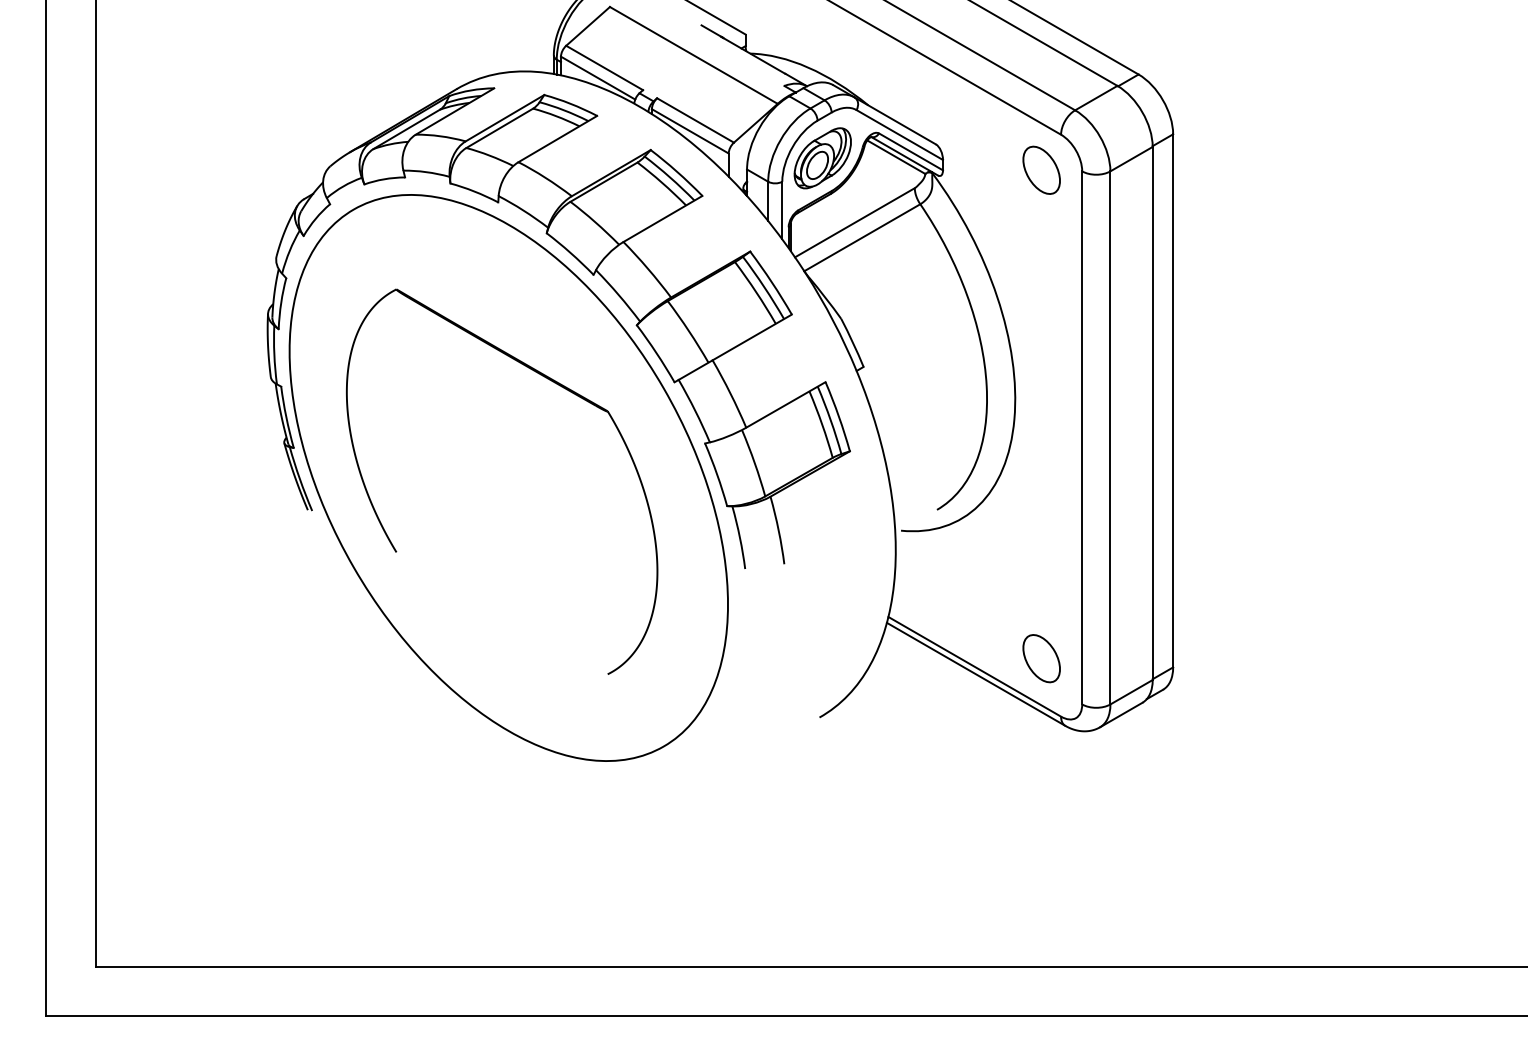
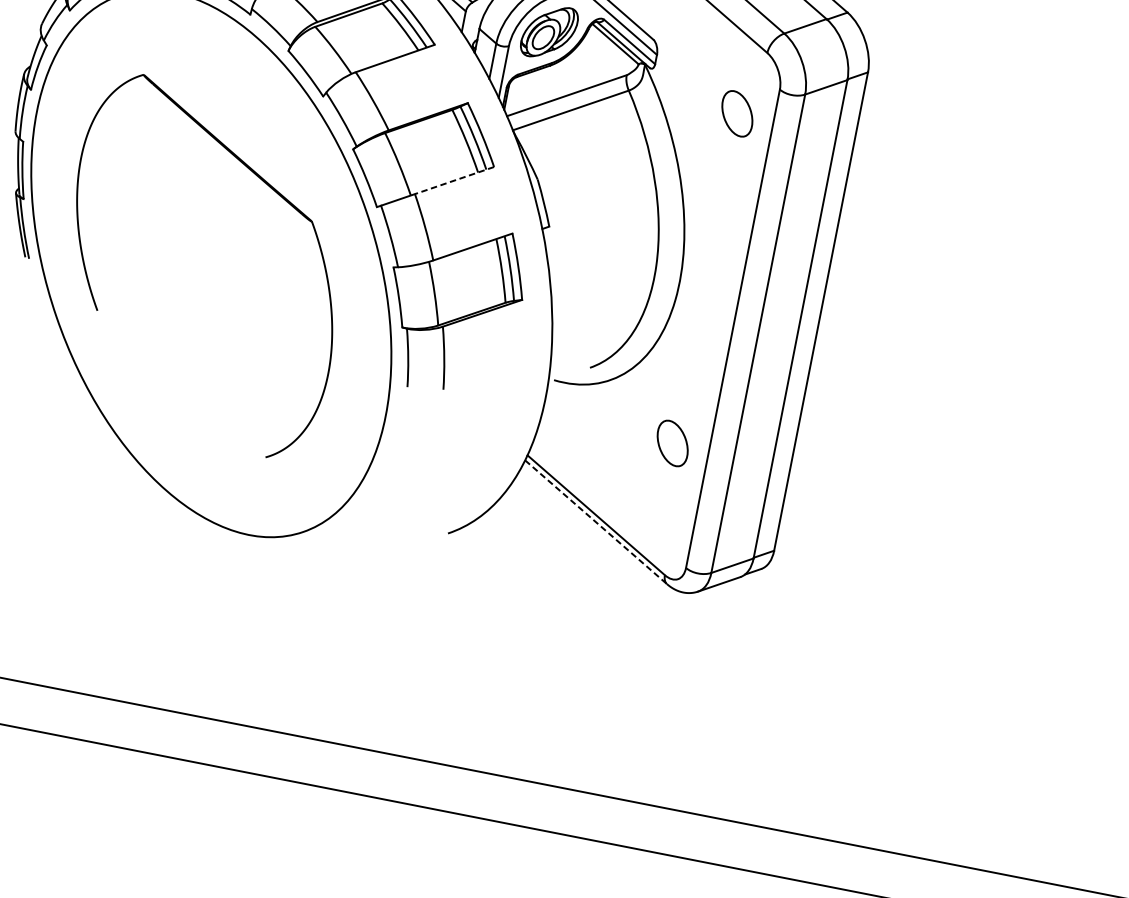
part: (1041, 169) -> (737, 113), moved
line: (752, 337) -> (454, 180), solid -> dashed
part: (1041, 658) -> (672, 443), moved
line: (976, 674) -> (596, 522), solid -> dashed

